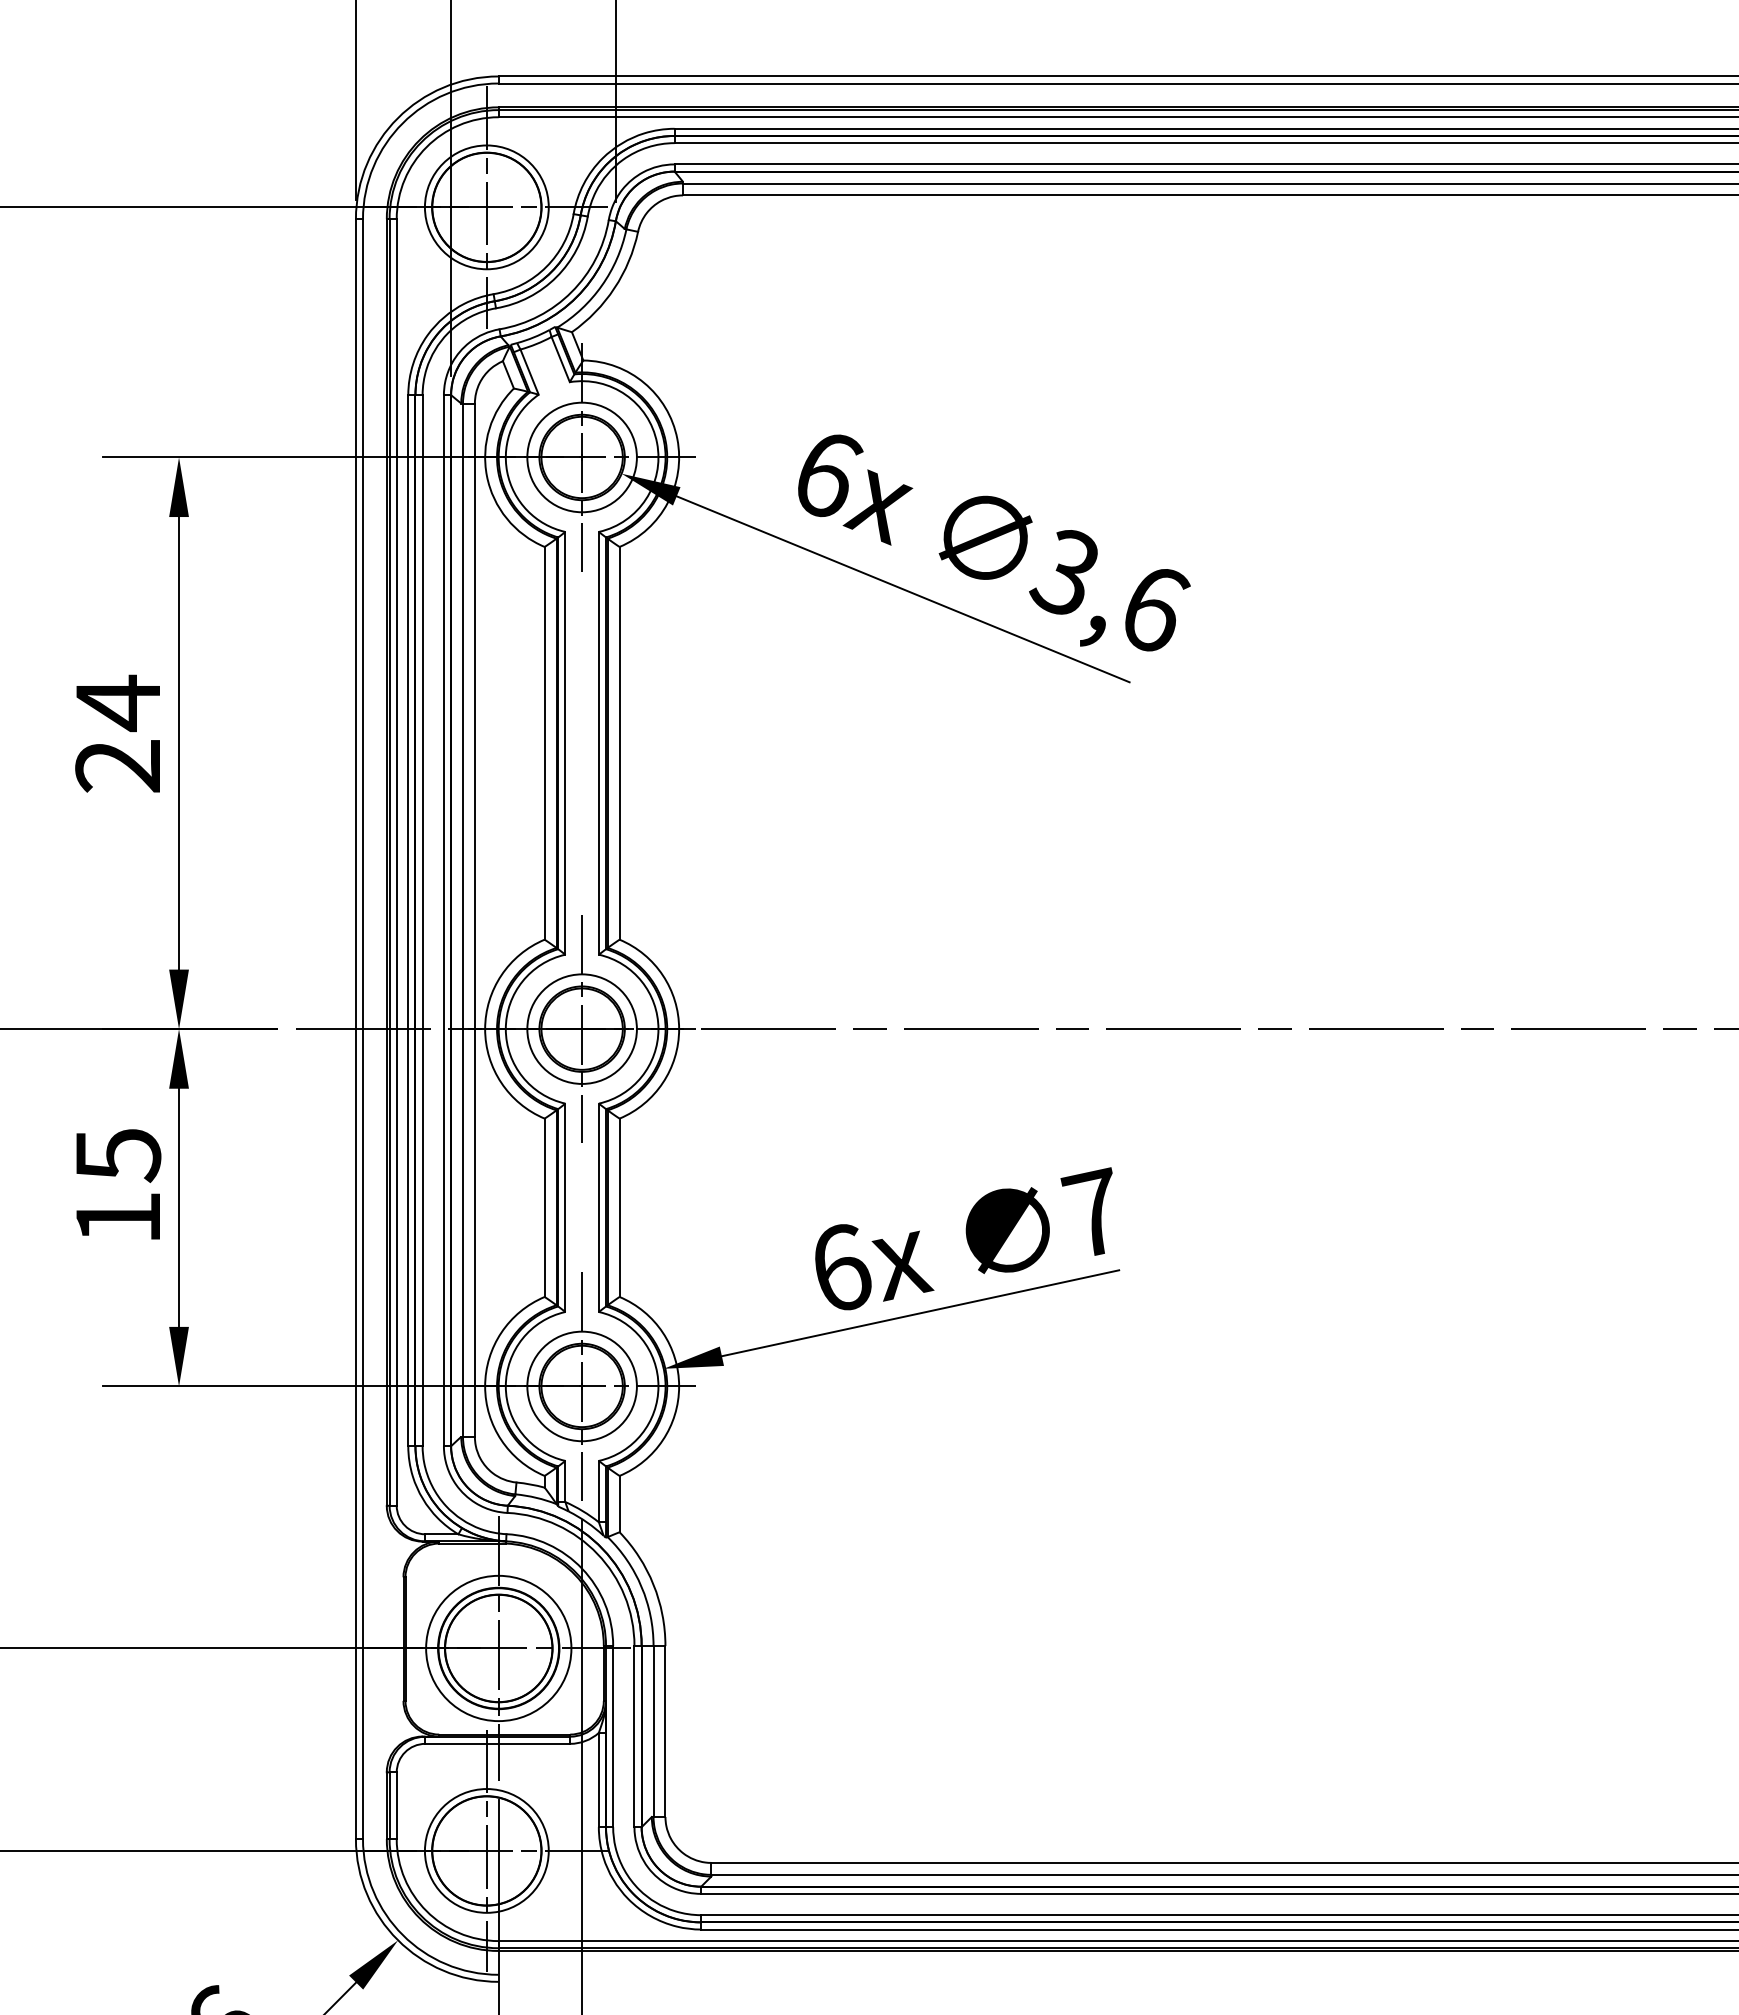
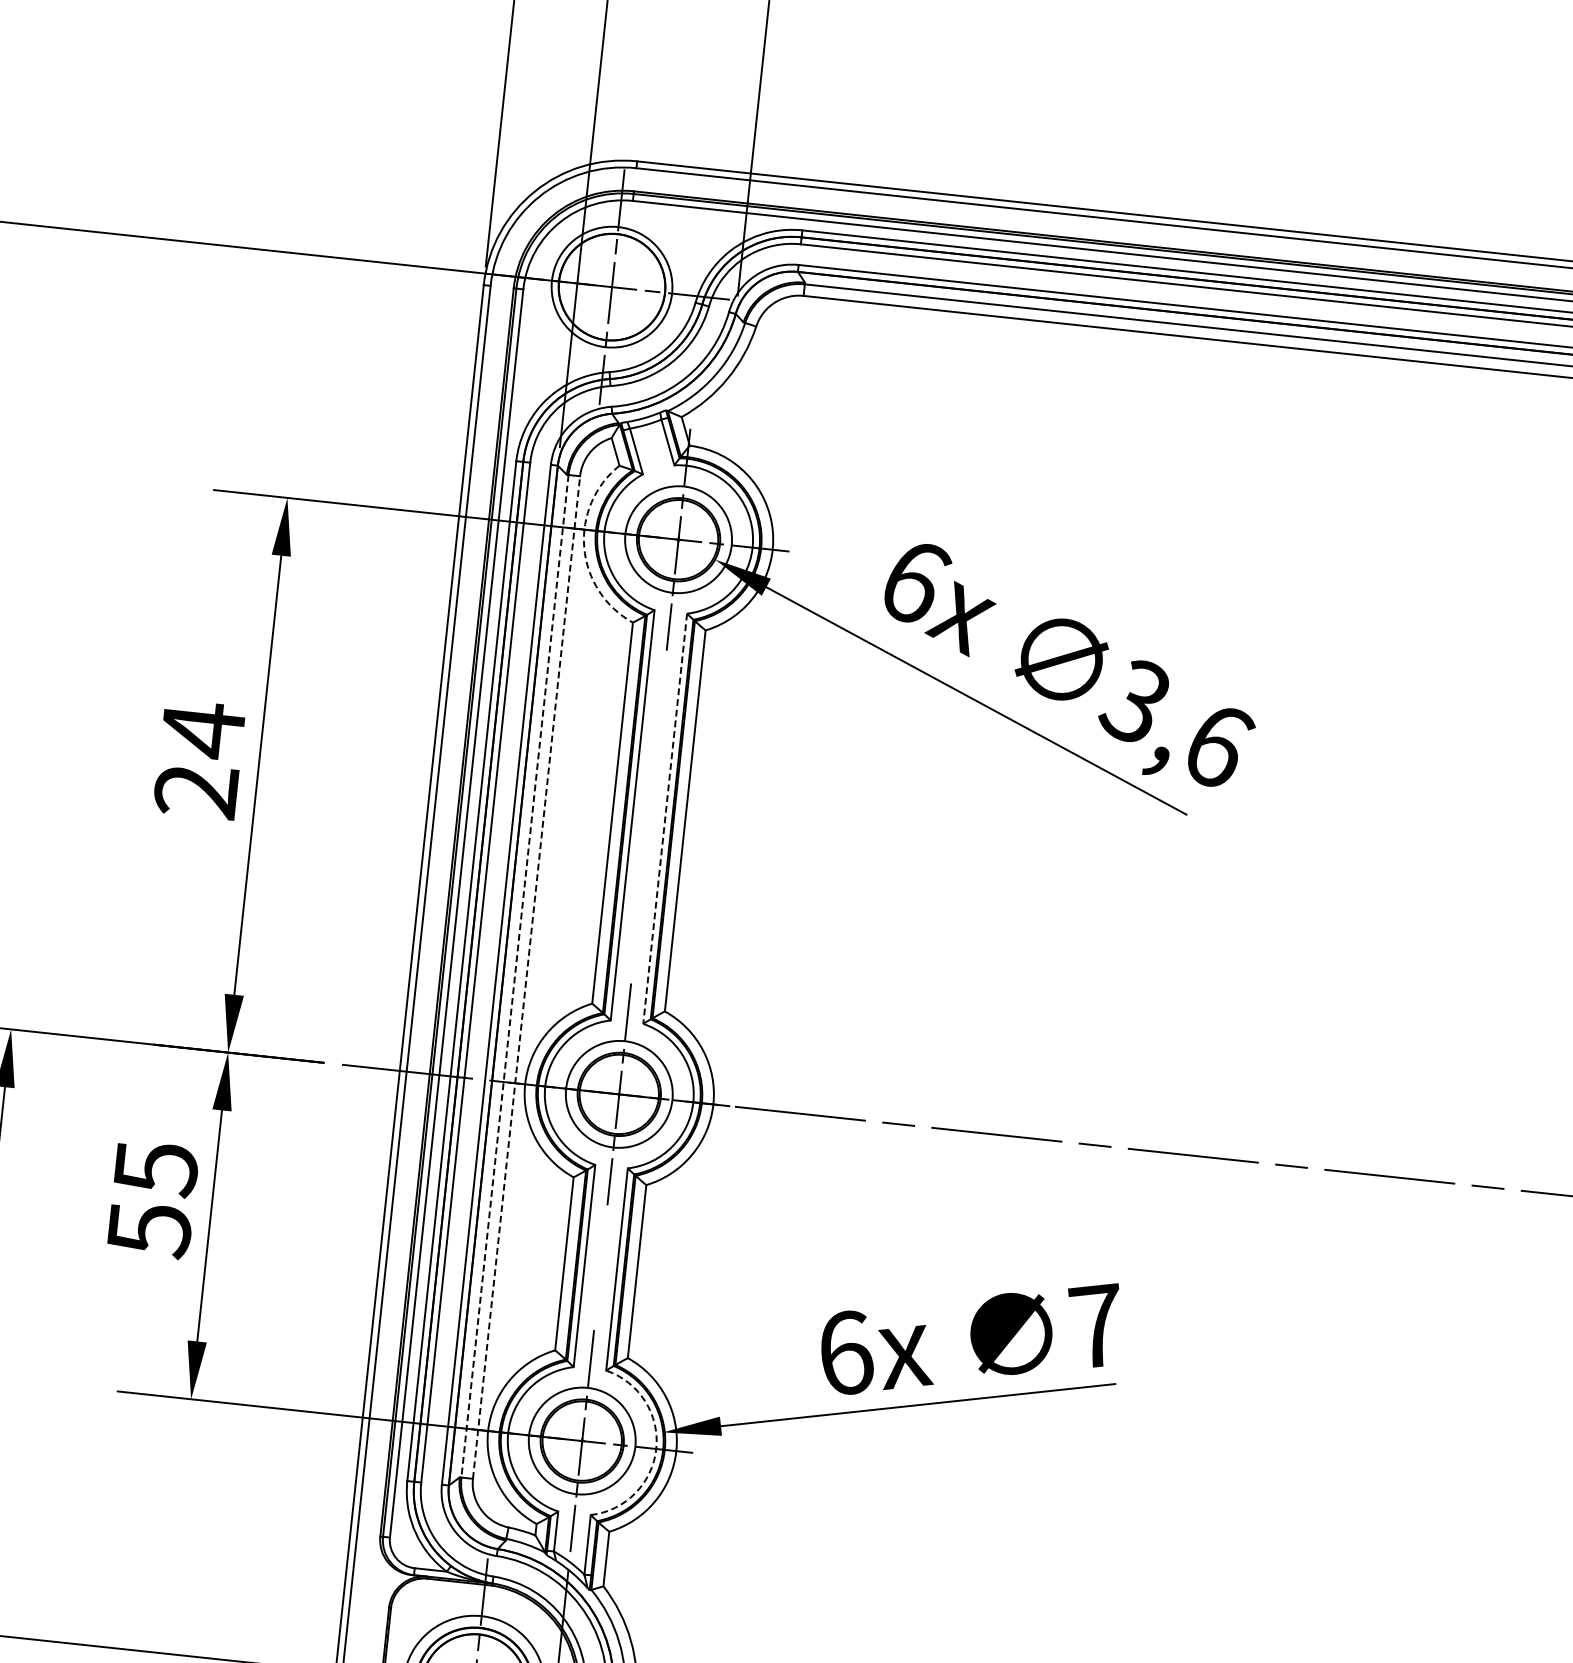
arc: (486, 475) -> (583, 547), solid -> dashed
line: (598, 743) -> (664, 818), solid -> dashed
line: (463, 920) -> (515, 976), solid -> dashed
line: (474, 920) -> (526, 977), solid -> dashed
text: (118, 1219) -> (149, 1231), 15 -> 55
arc: (658, 1386) -> (656, 1449), solid -> dashed

